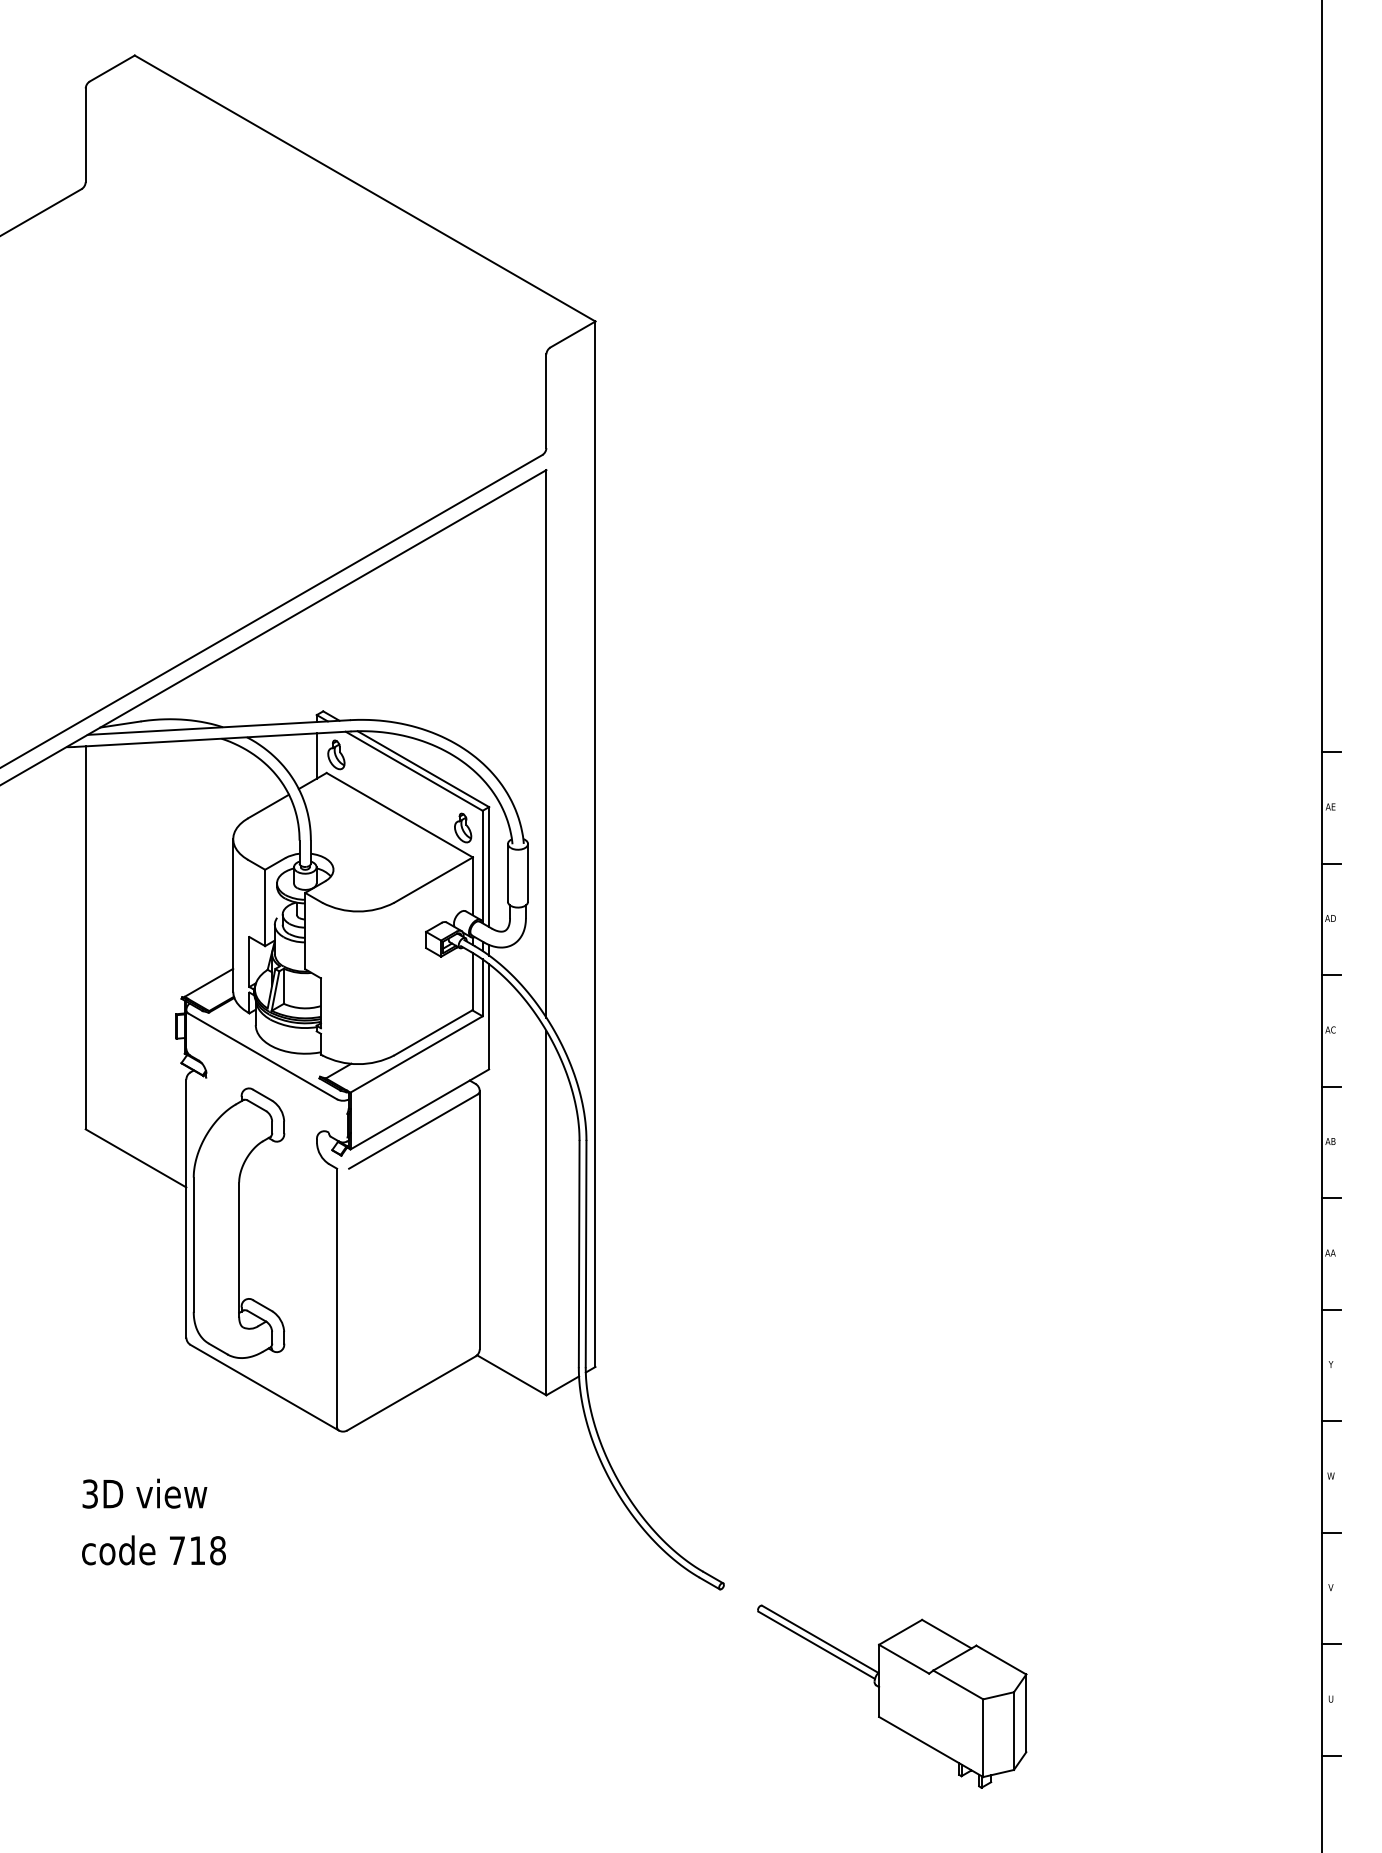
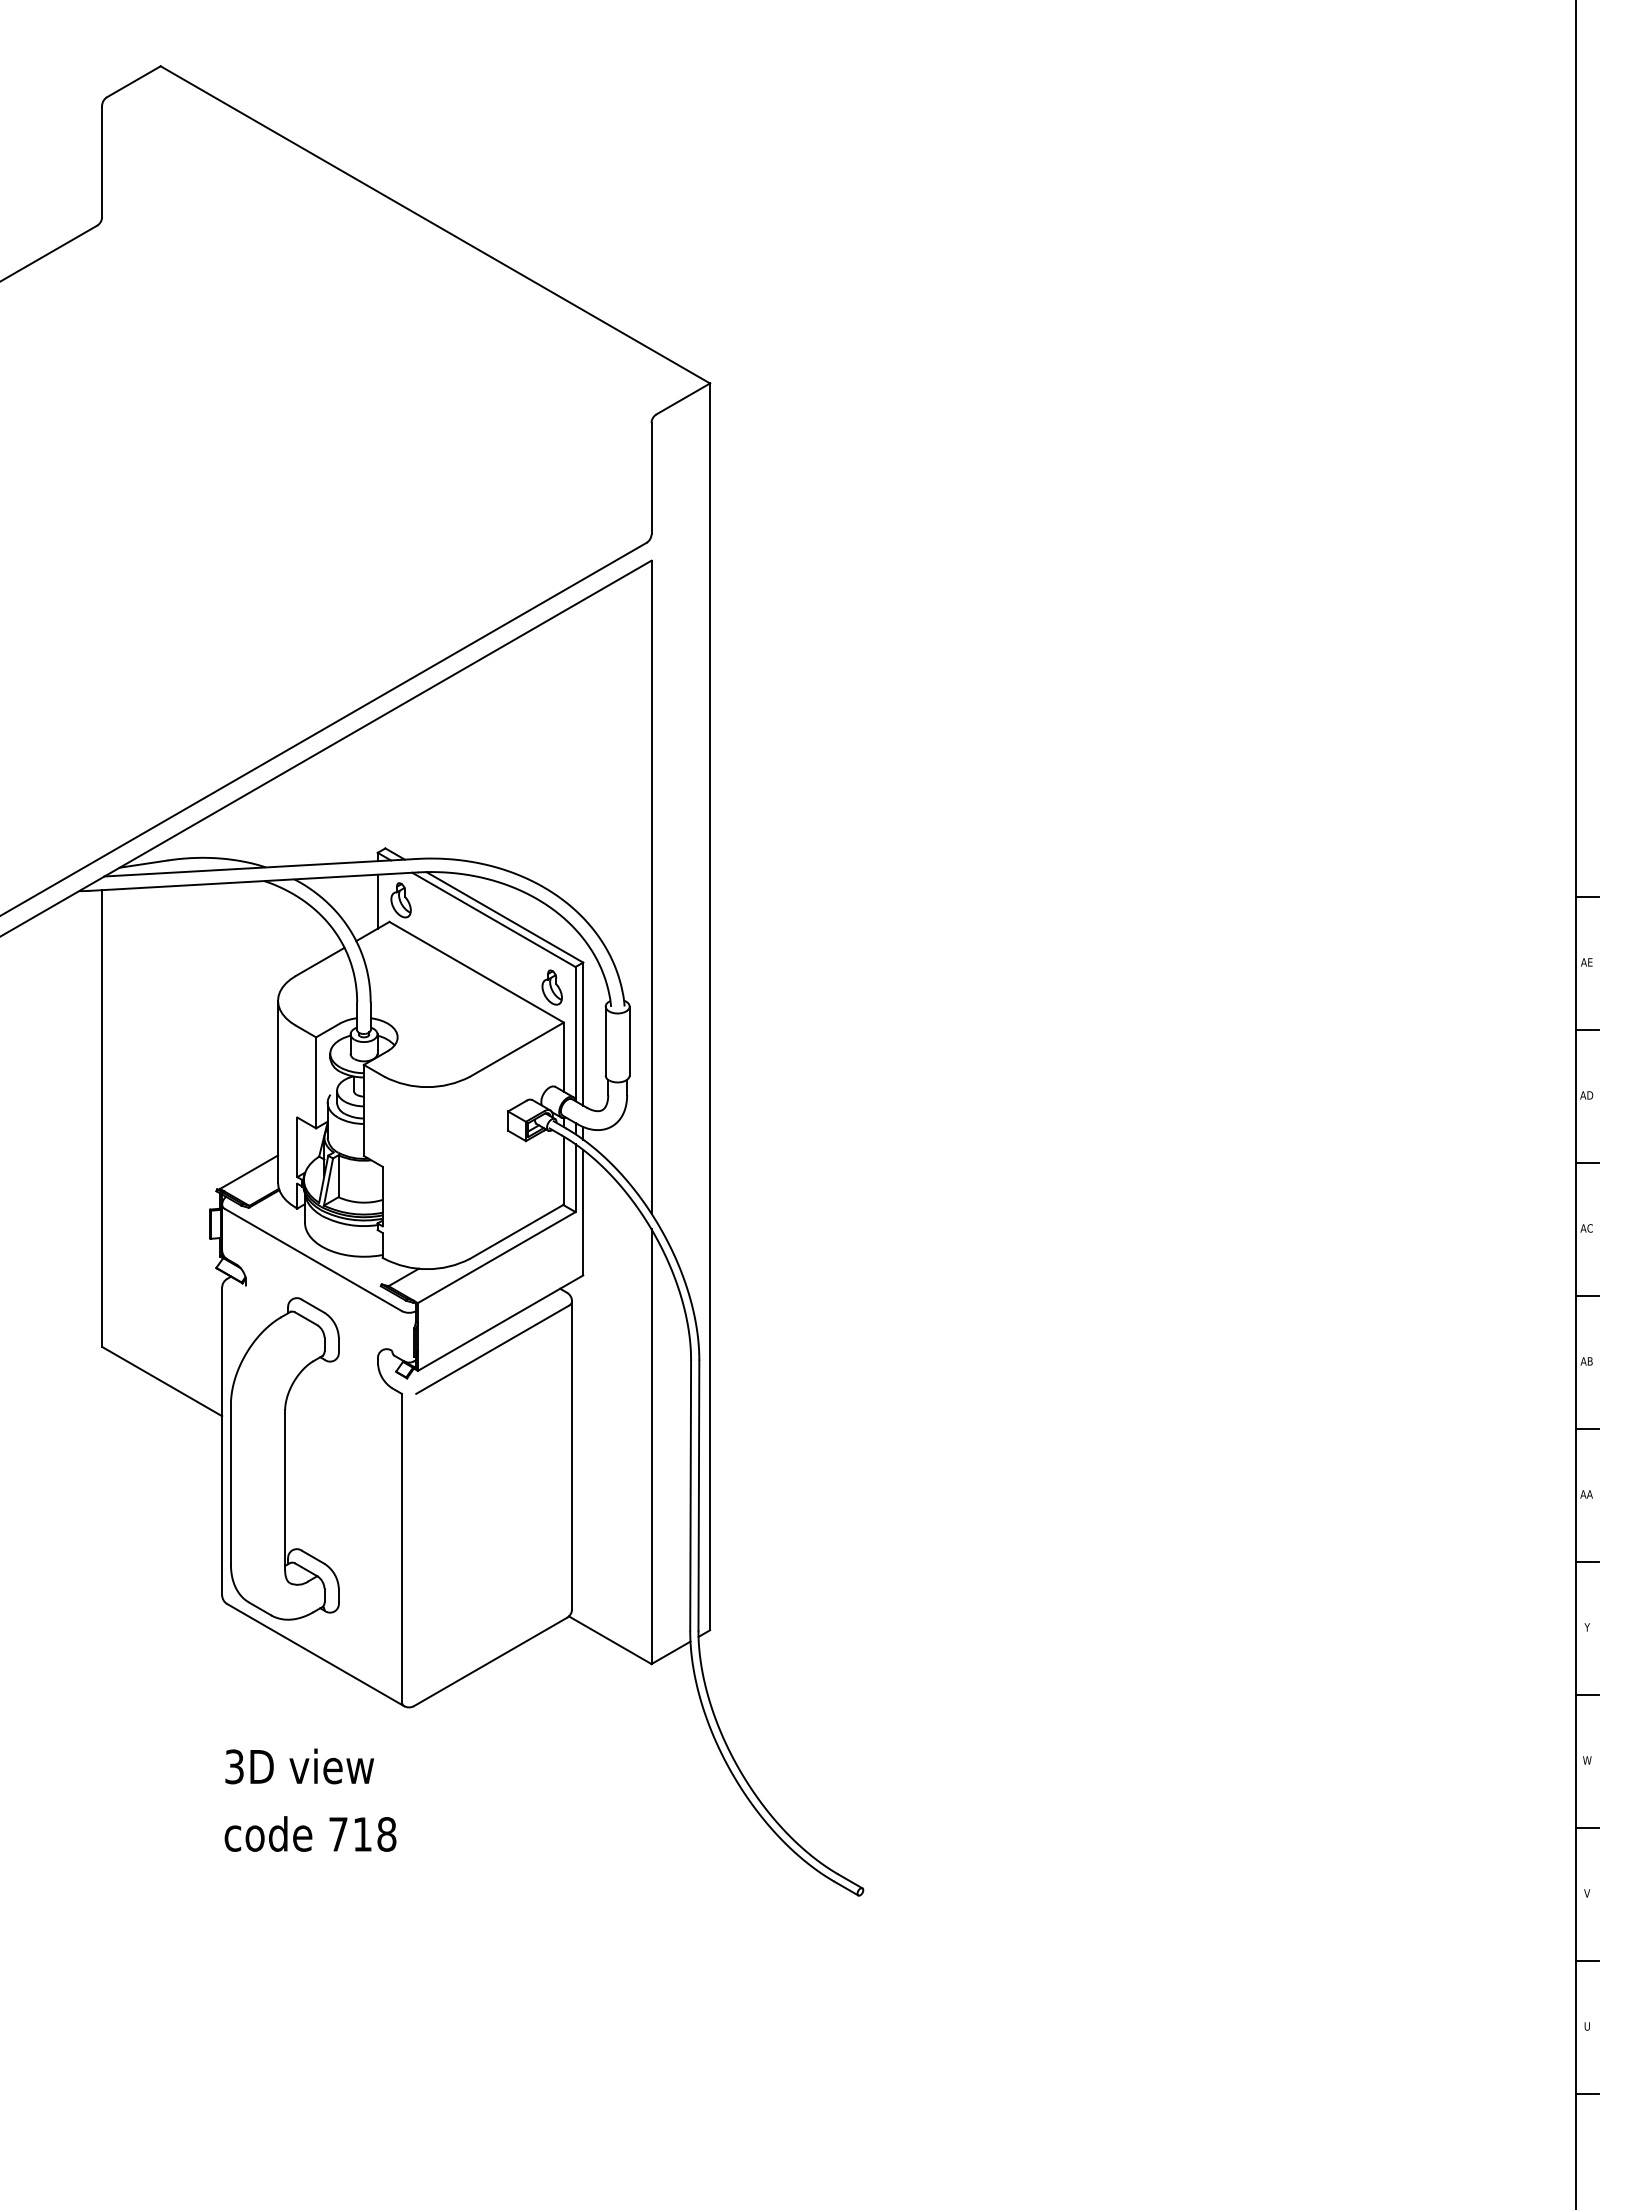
text: (153, 1521) -> (310, 1799), moved
part: (891, 1696) -> (1063, 2023), removed

